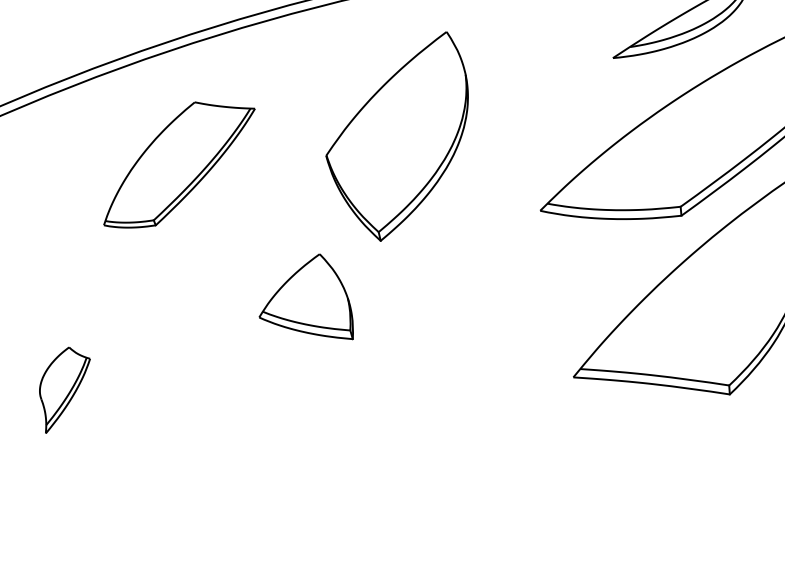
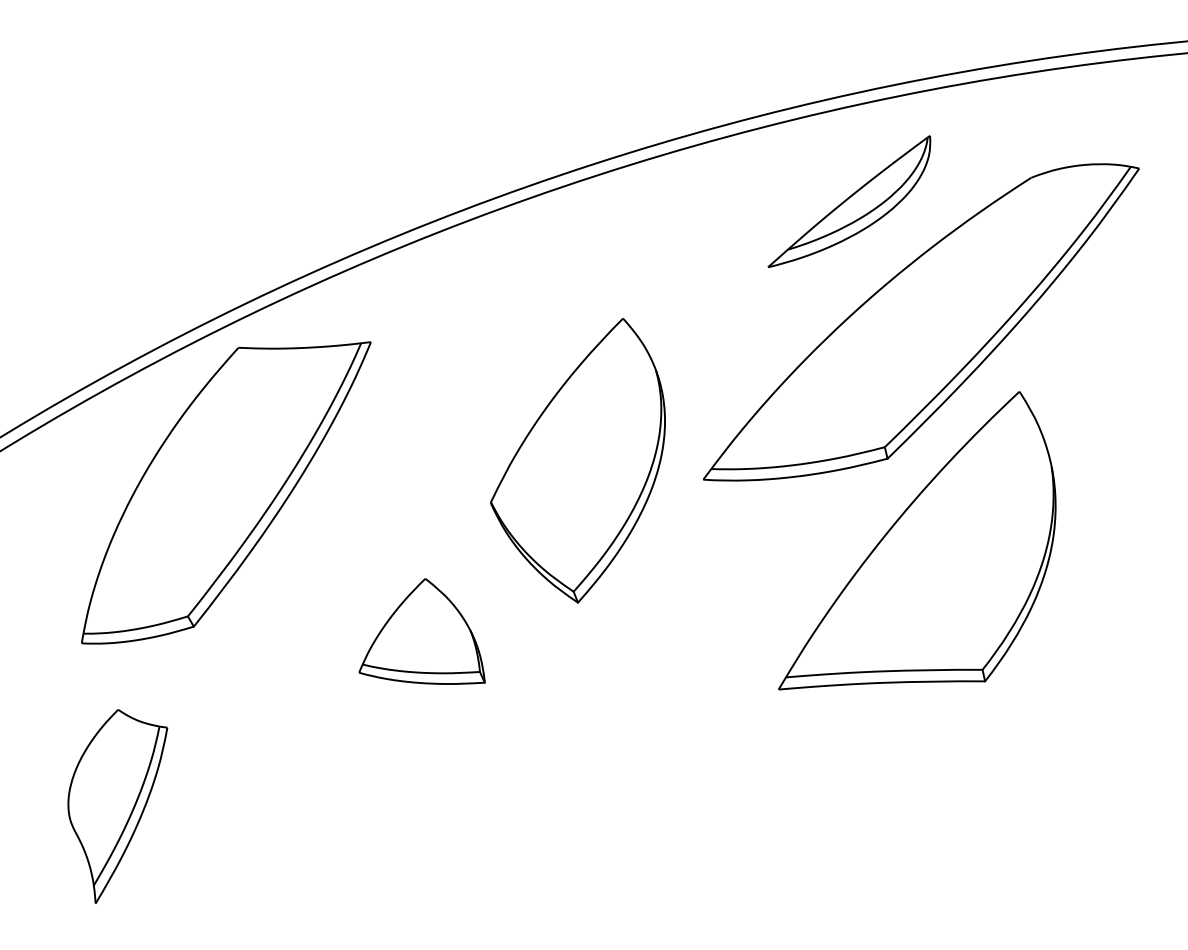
part: (396, 133) -> (577, 460), moved
part: (179, 166) -> (226, 492), size x1.67
part: (62, 391) -> (117, 806), size x1.67

